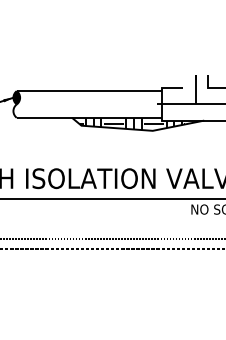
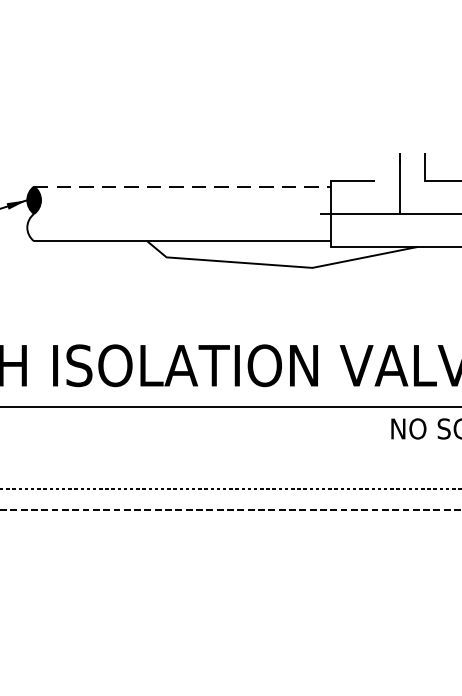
line: (89, 91) -> (182, 187), solid -> dashed
hatch: (132, 123) -> (270, 252), removed

